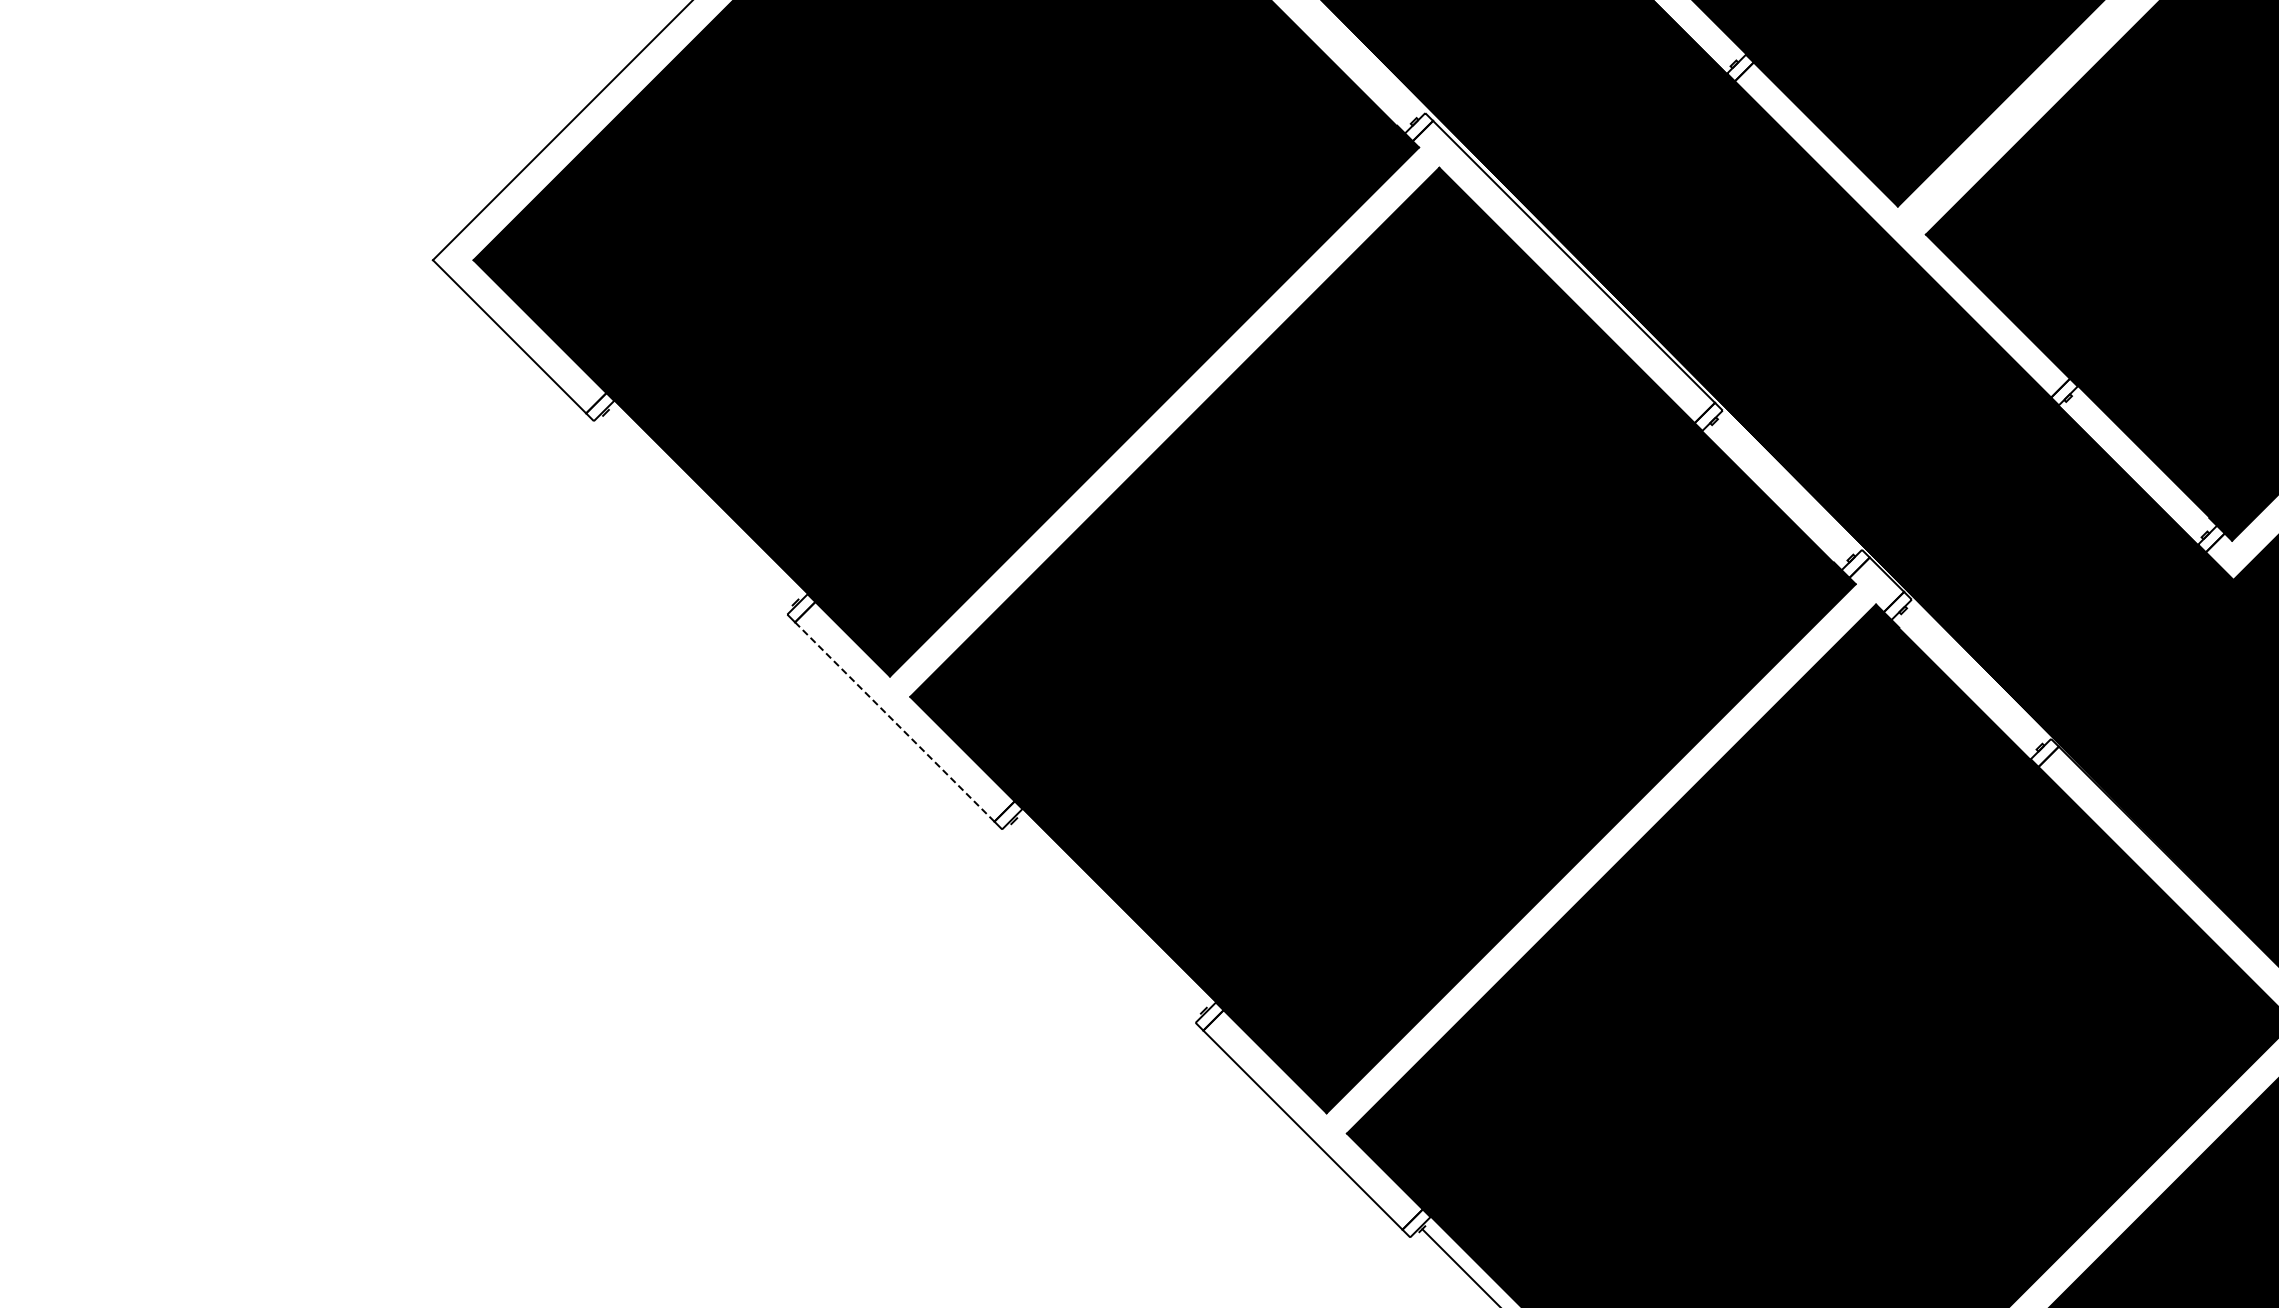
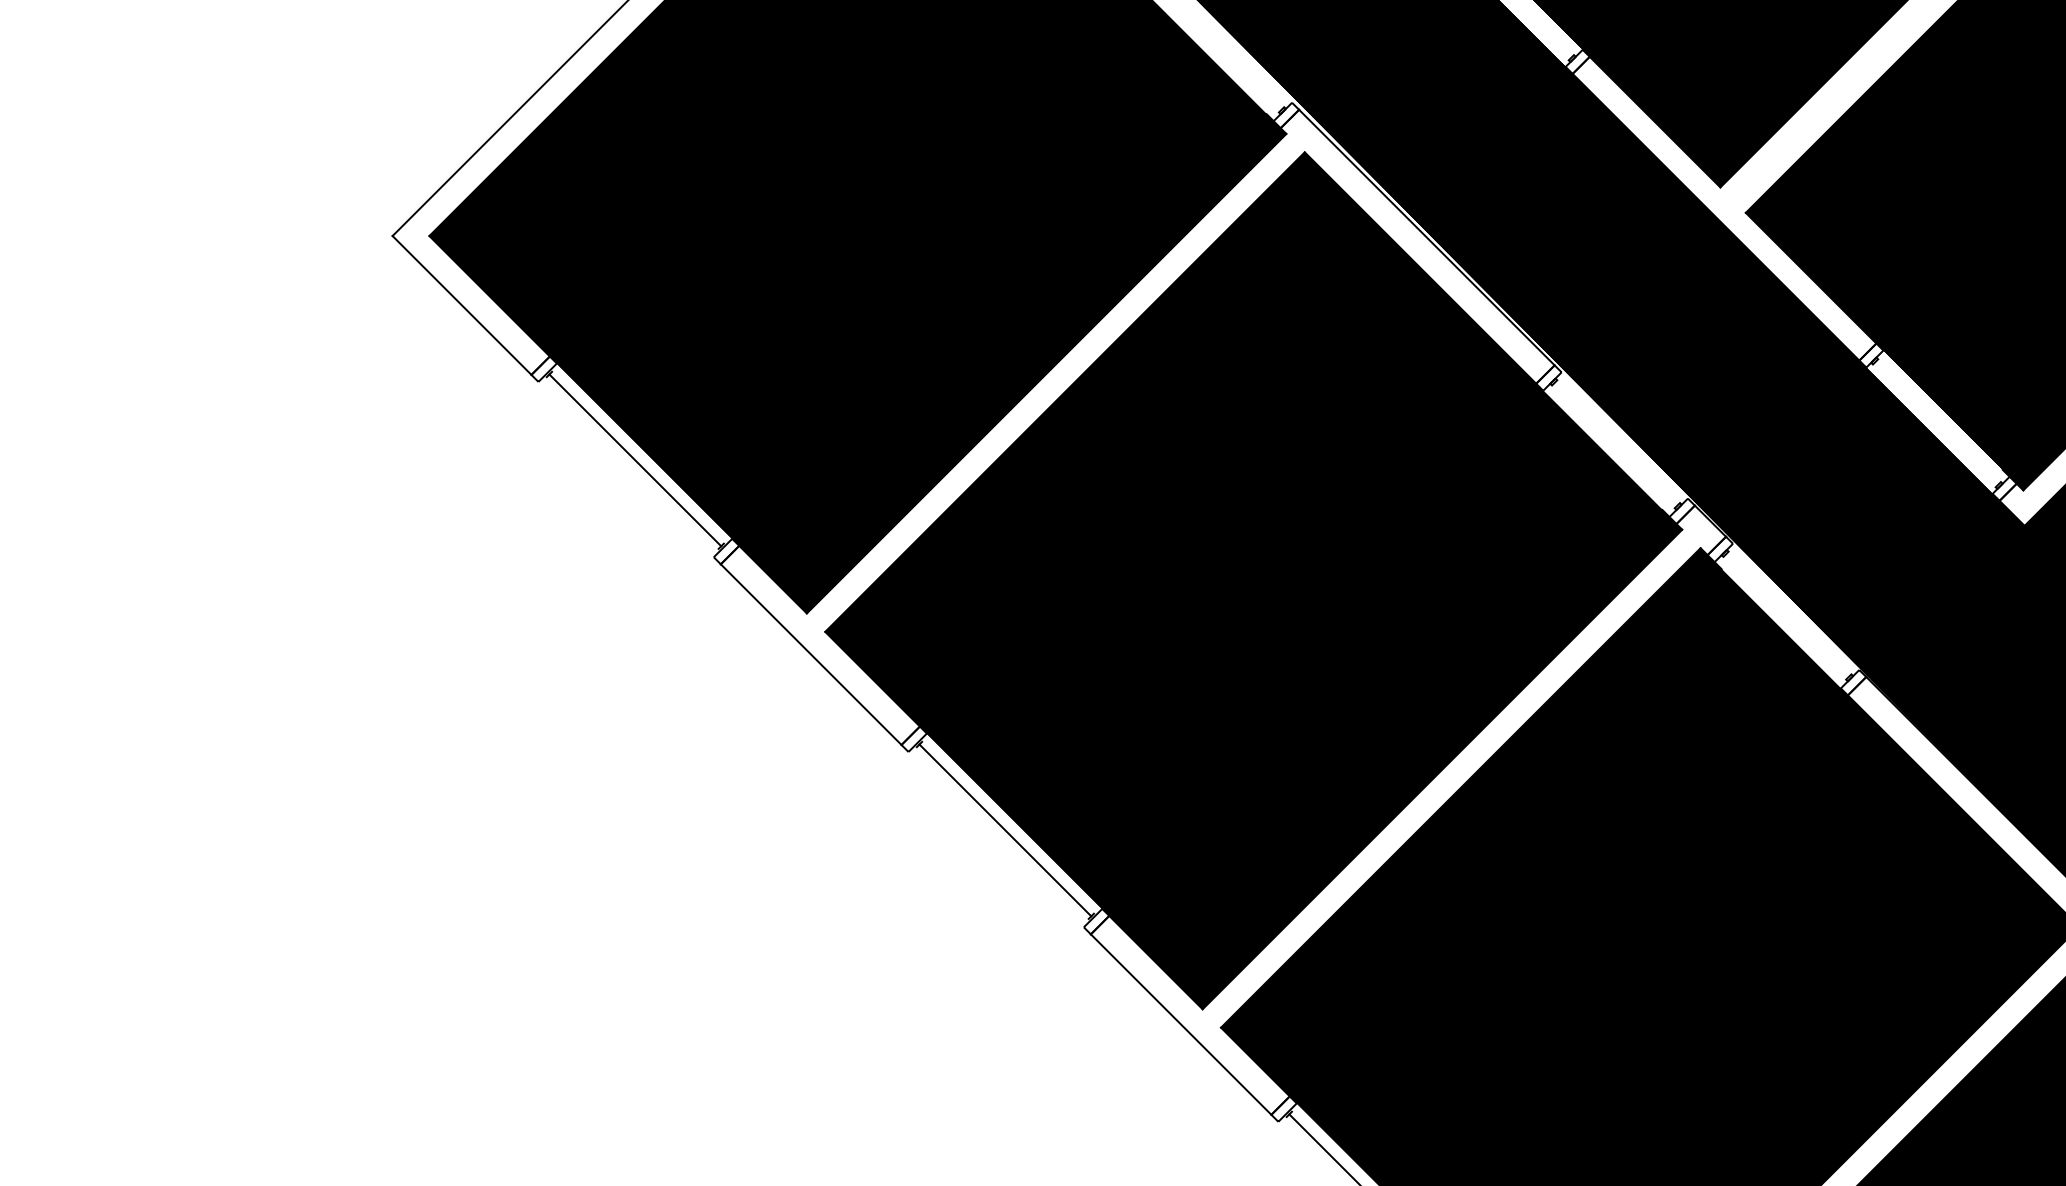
line: (700, 507) -> (635, 460), added
line: (894, 721) -> (810, 654), dashed -> solid
line: (1108, 915) -> (1004, 830), added

